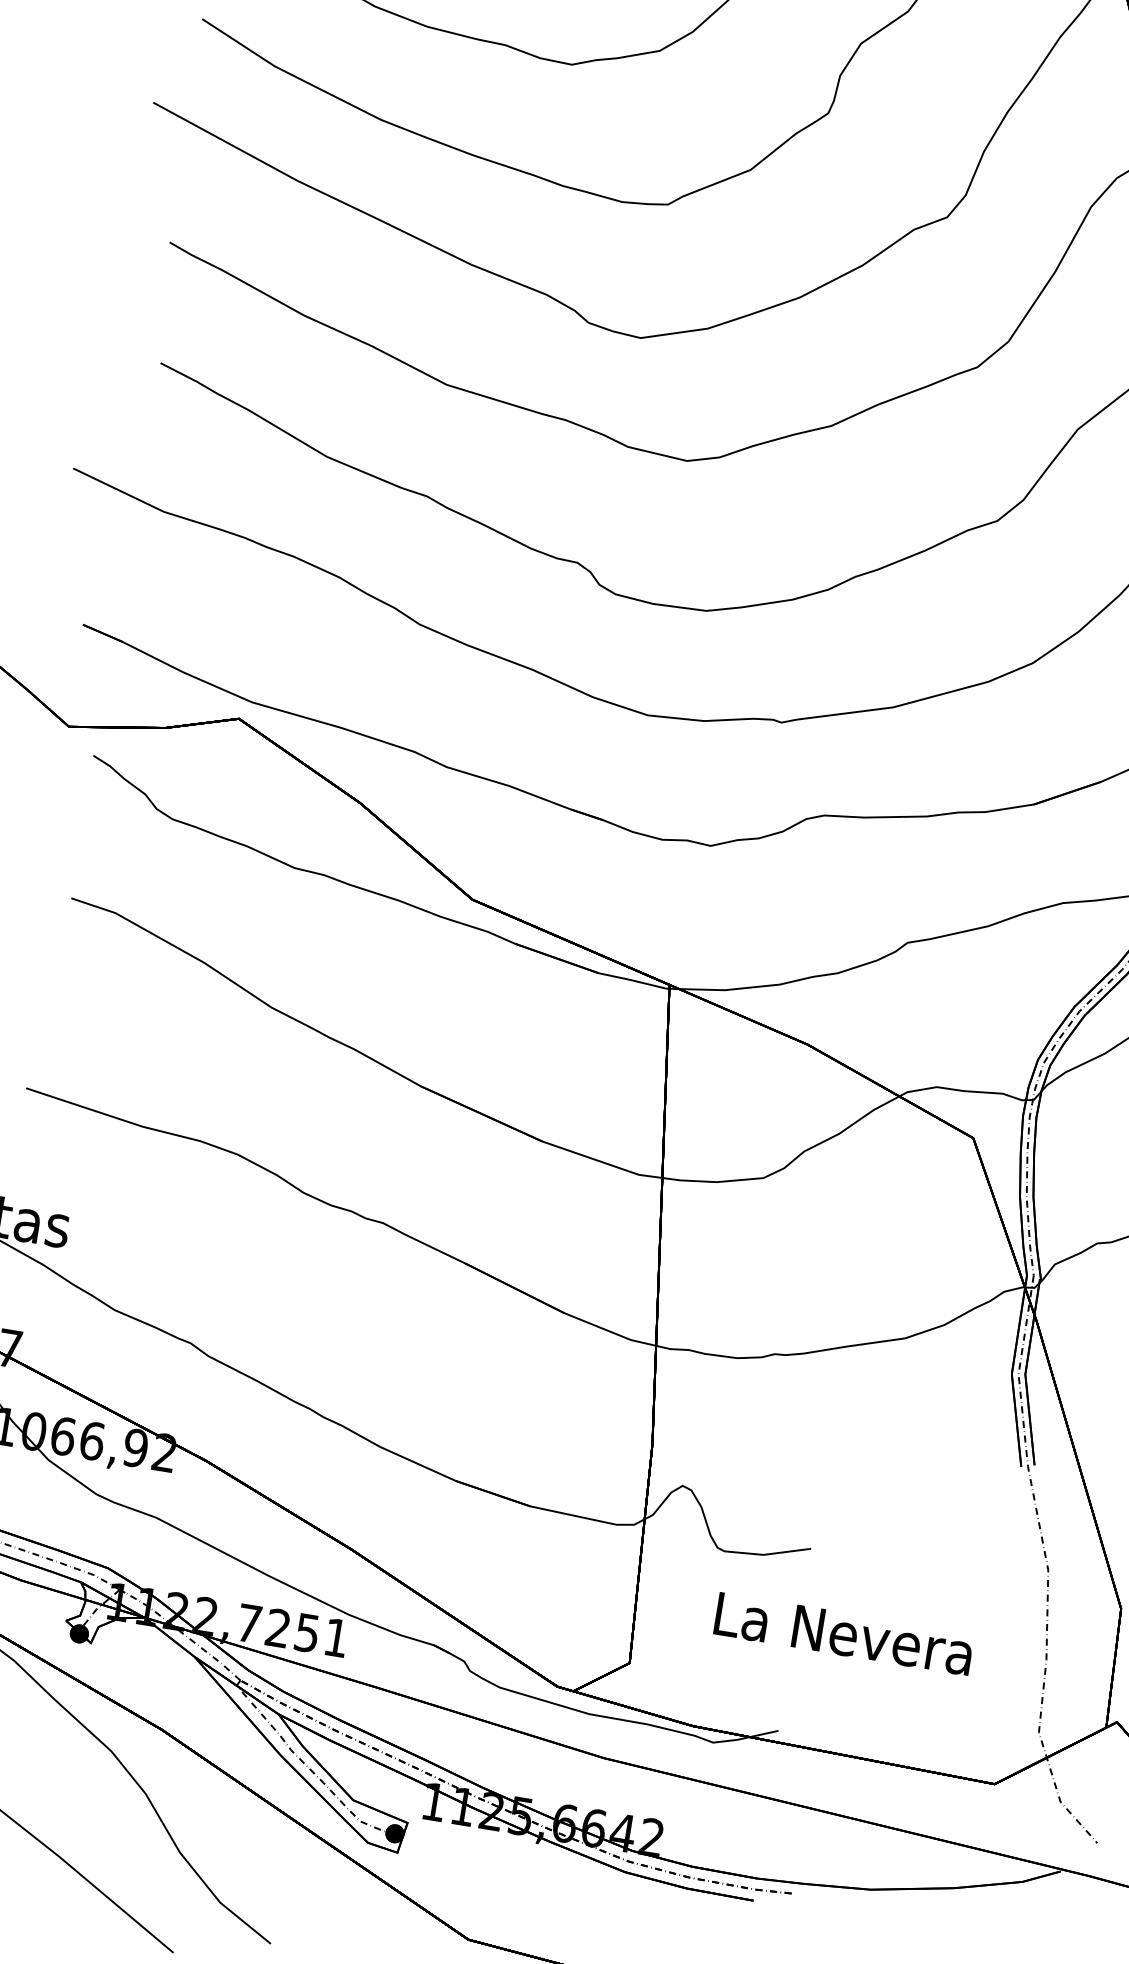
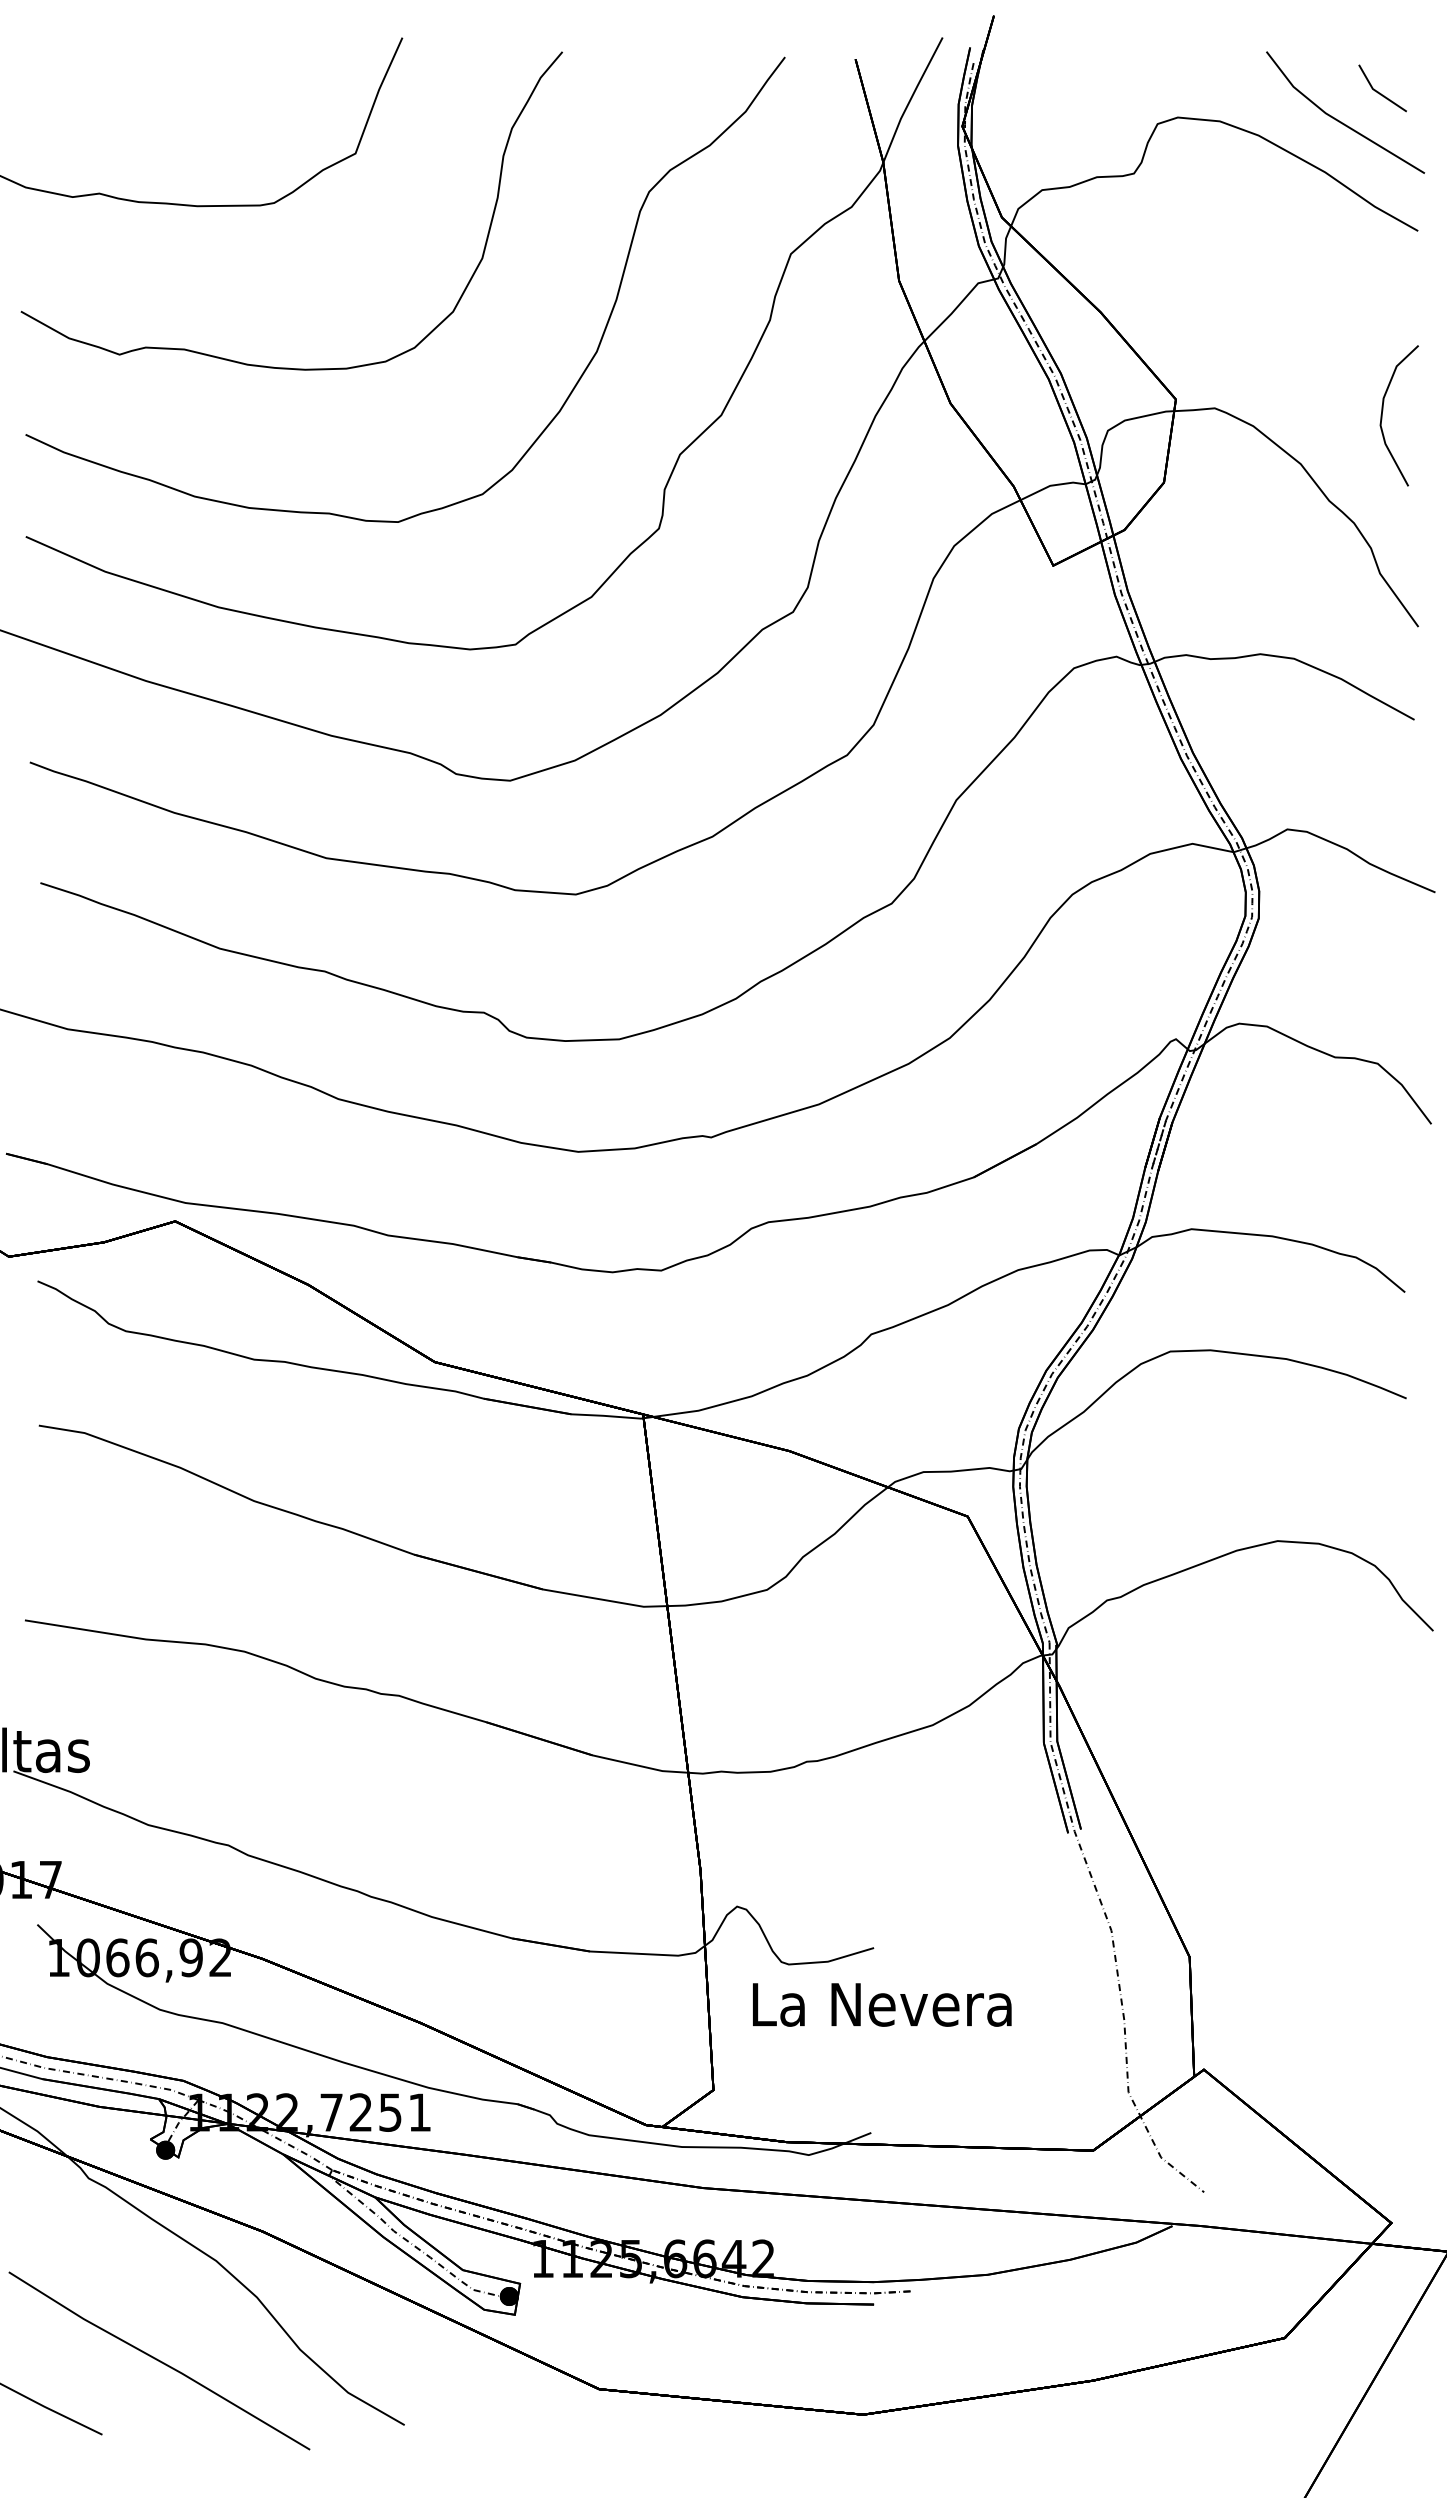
text: (844, 1633) -> (882, 2004), moved

